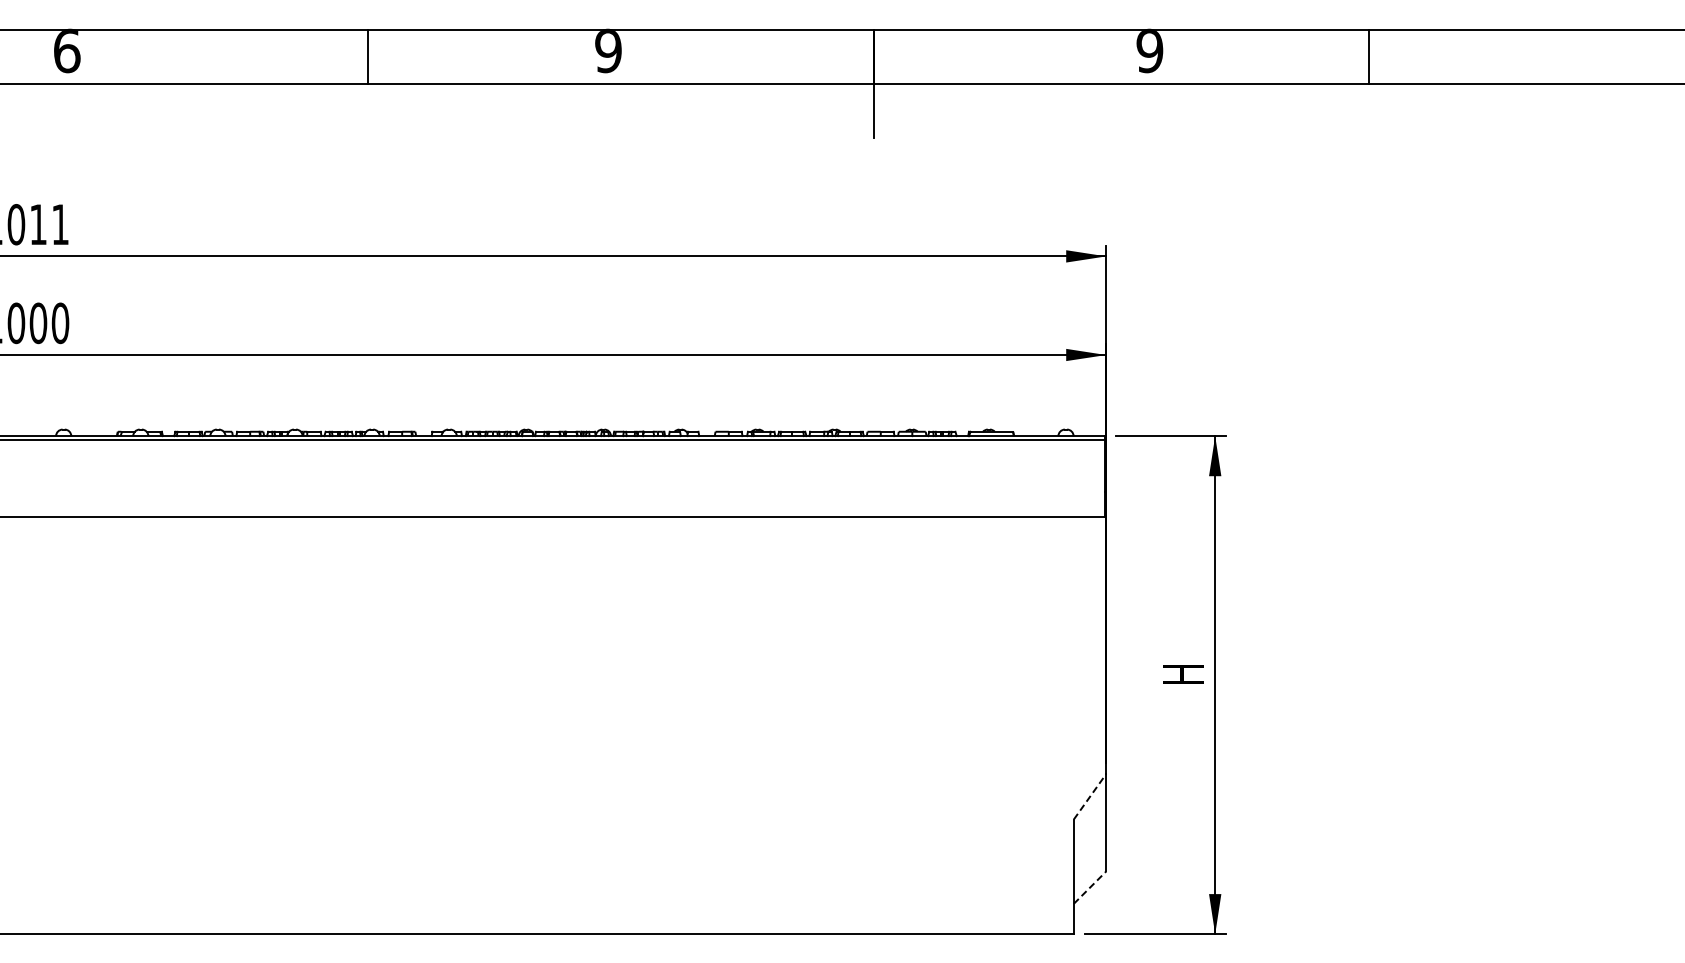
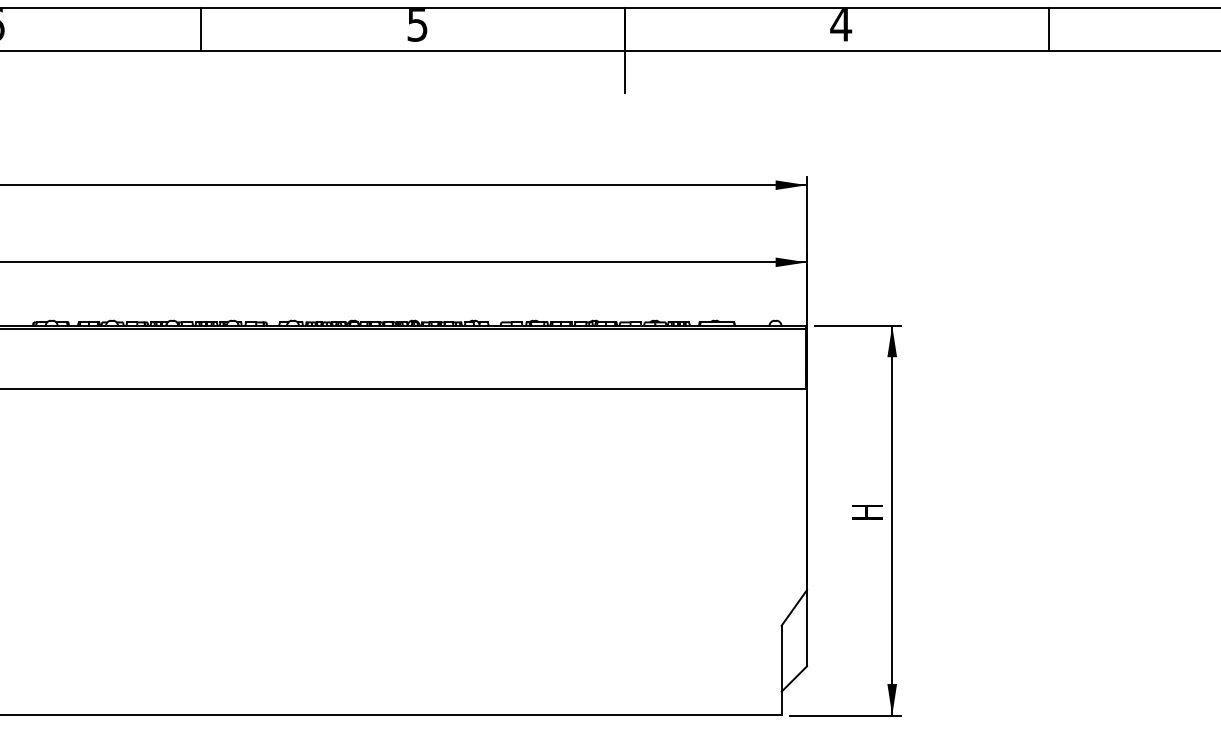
text: (608, 50) -> (417, 24), 9 -> 5
text: (1149, 50) -> (840, 24), 9 -> 4
line: (368, 57) -> (201, 29), moved
line: (1369, 57) -> (1048, 29), moved
line: (1090, 796) -> (794, 607), dashed -> solid
line: (1090, 887) -> (794, 678), dashed -> solid

